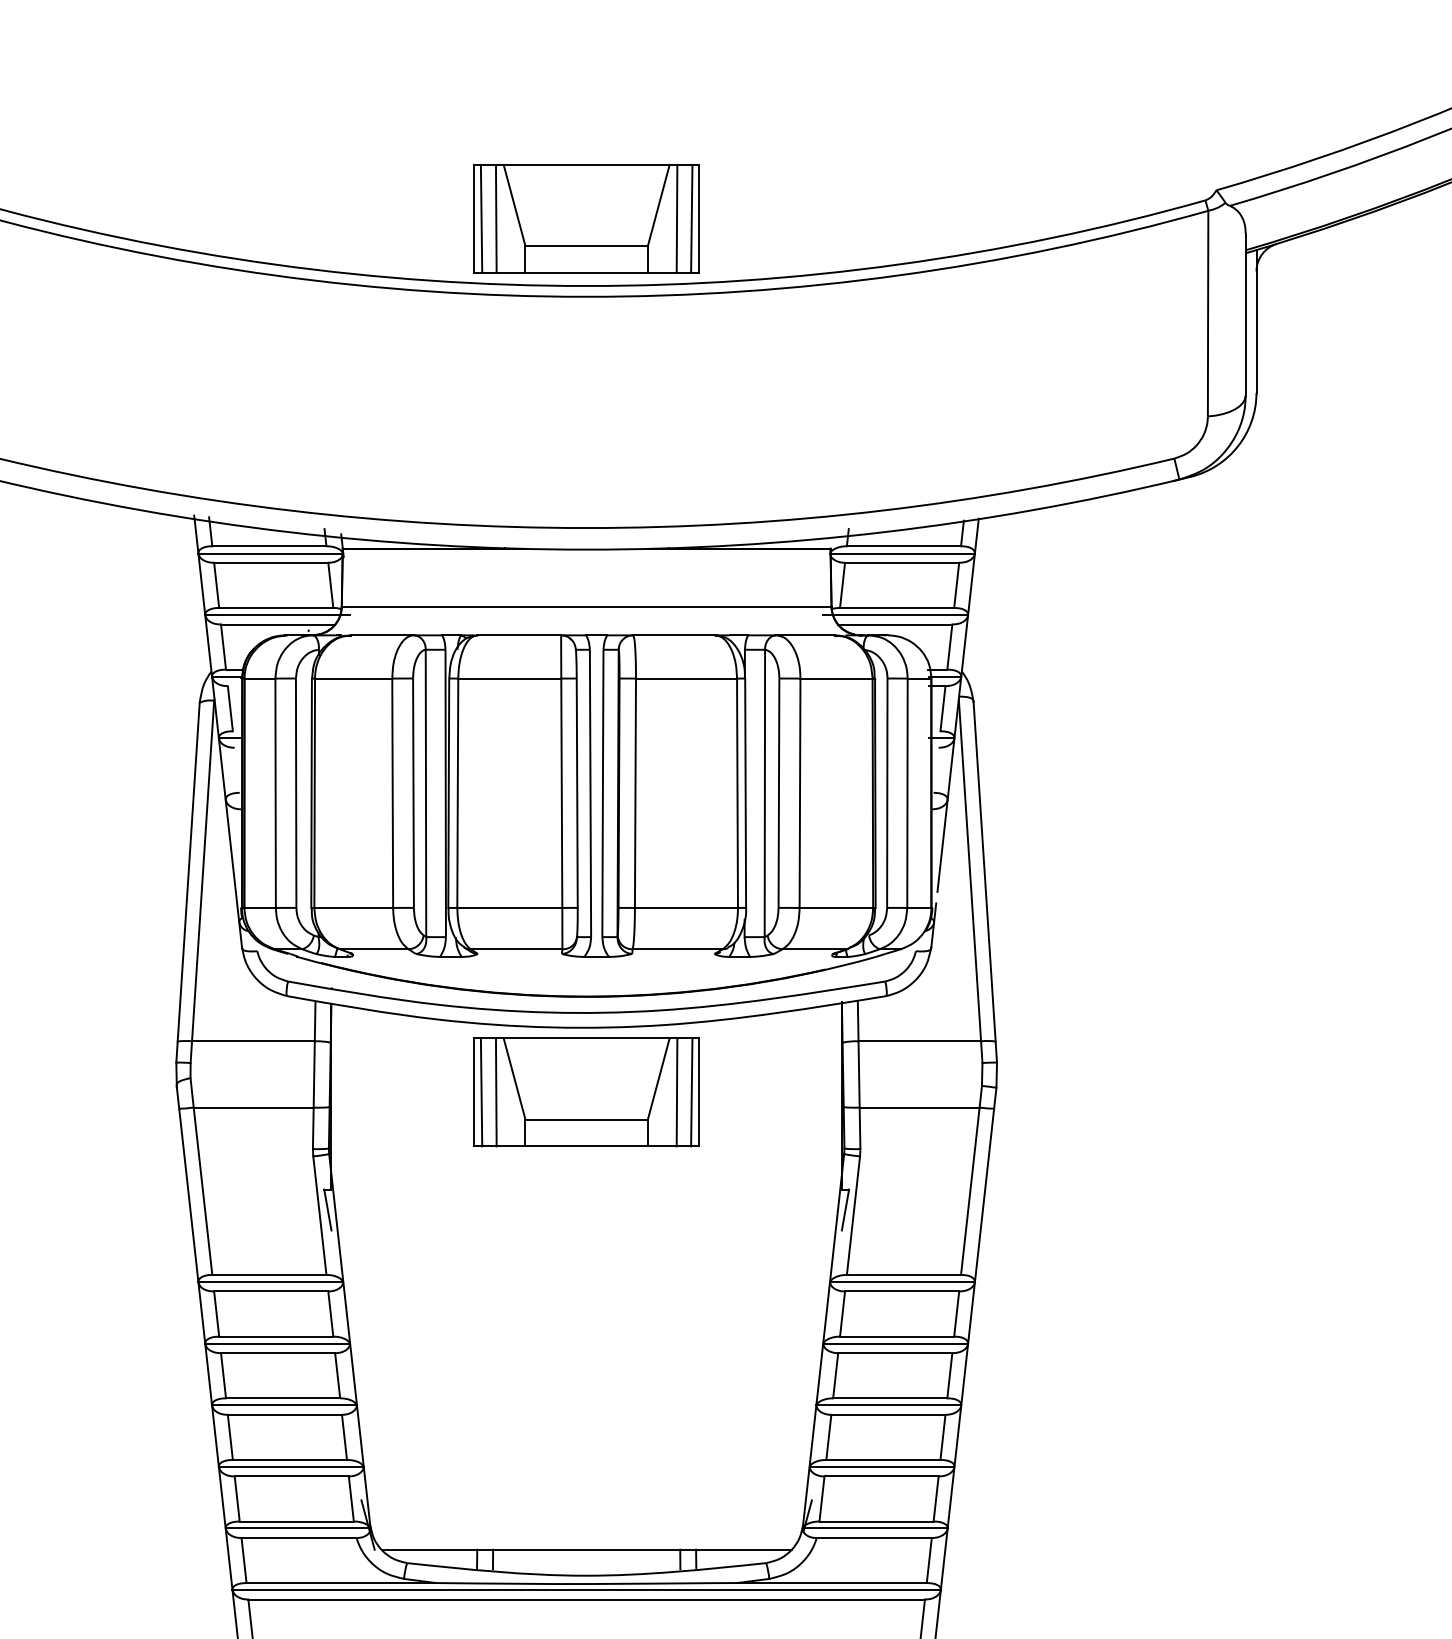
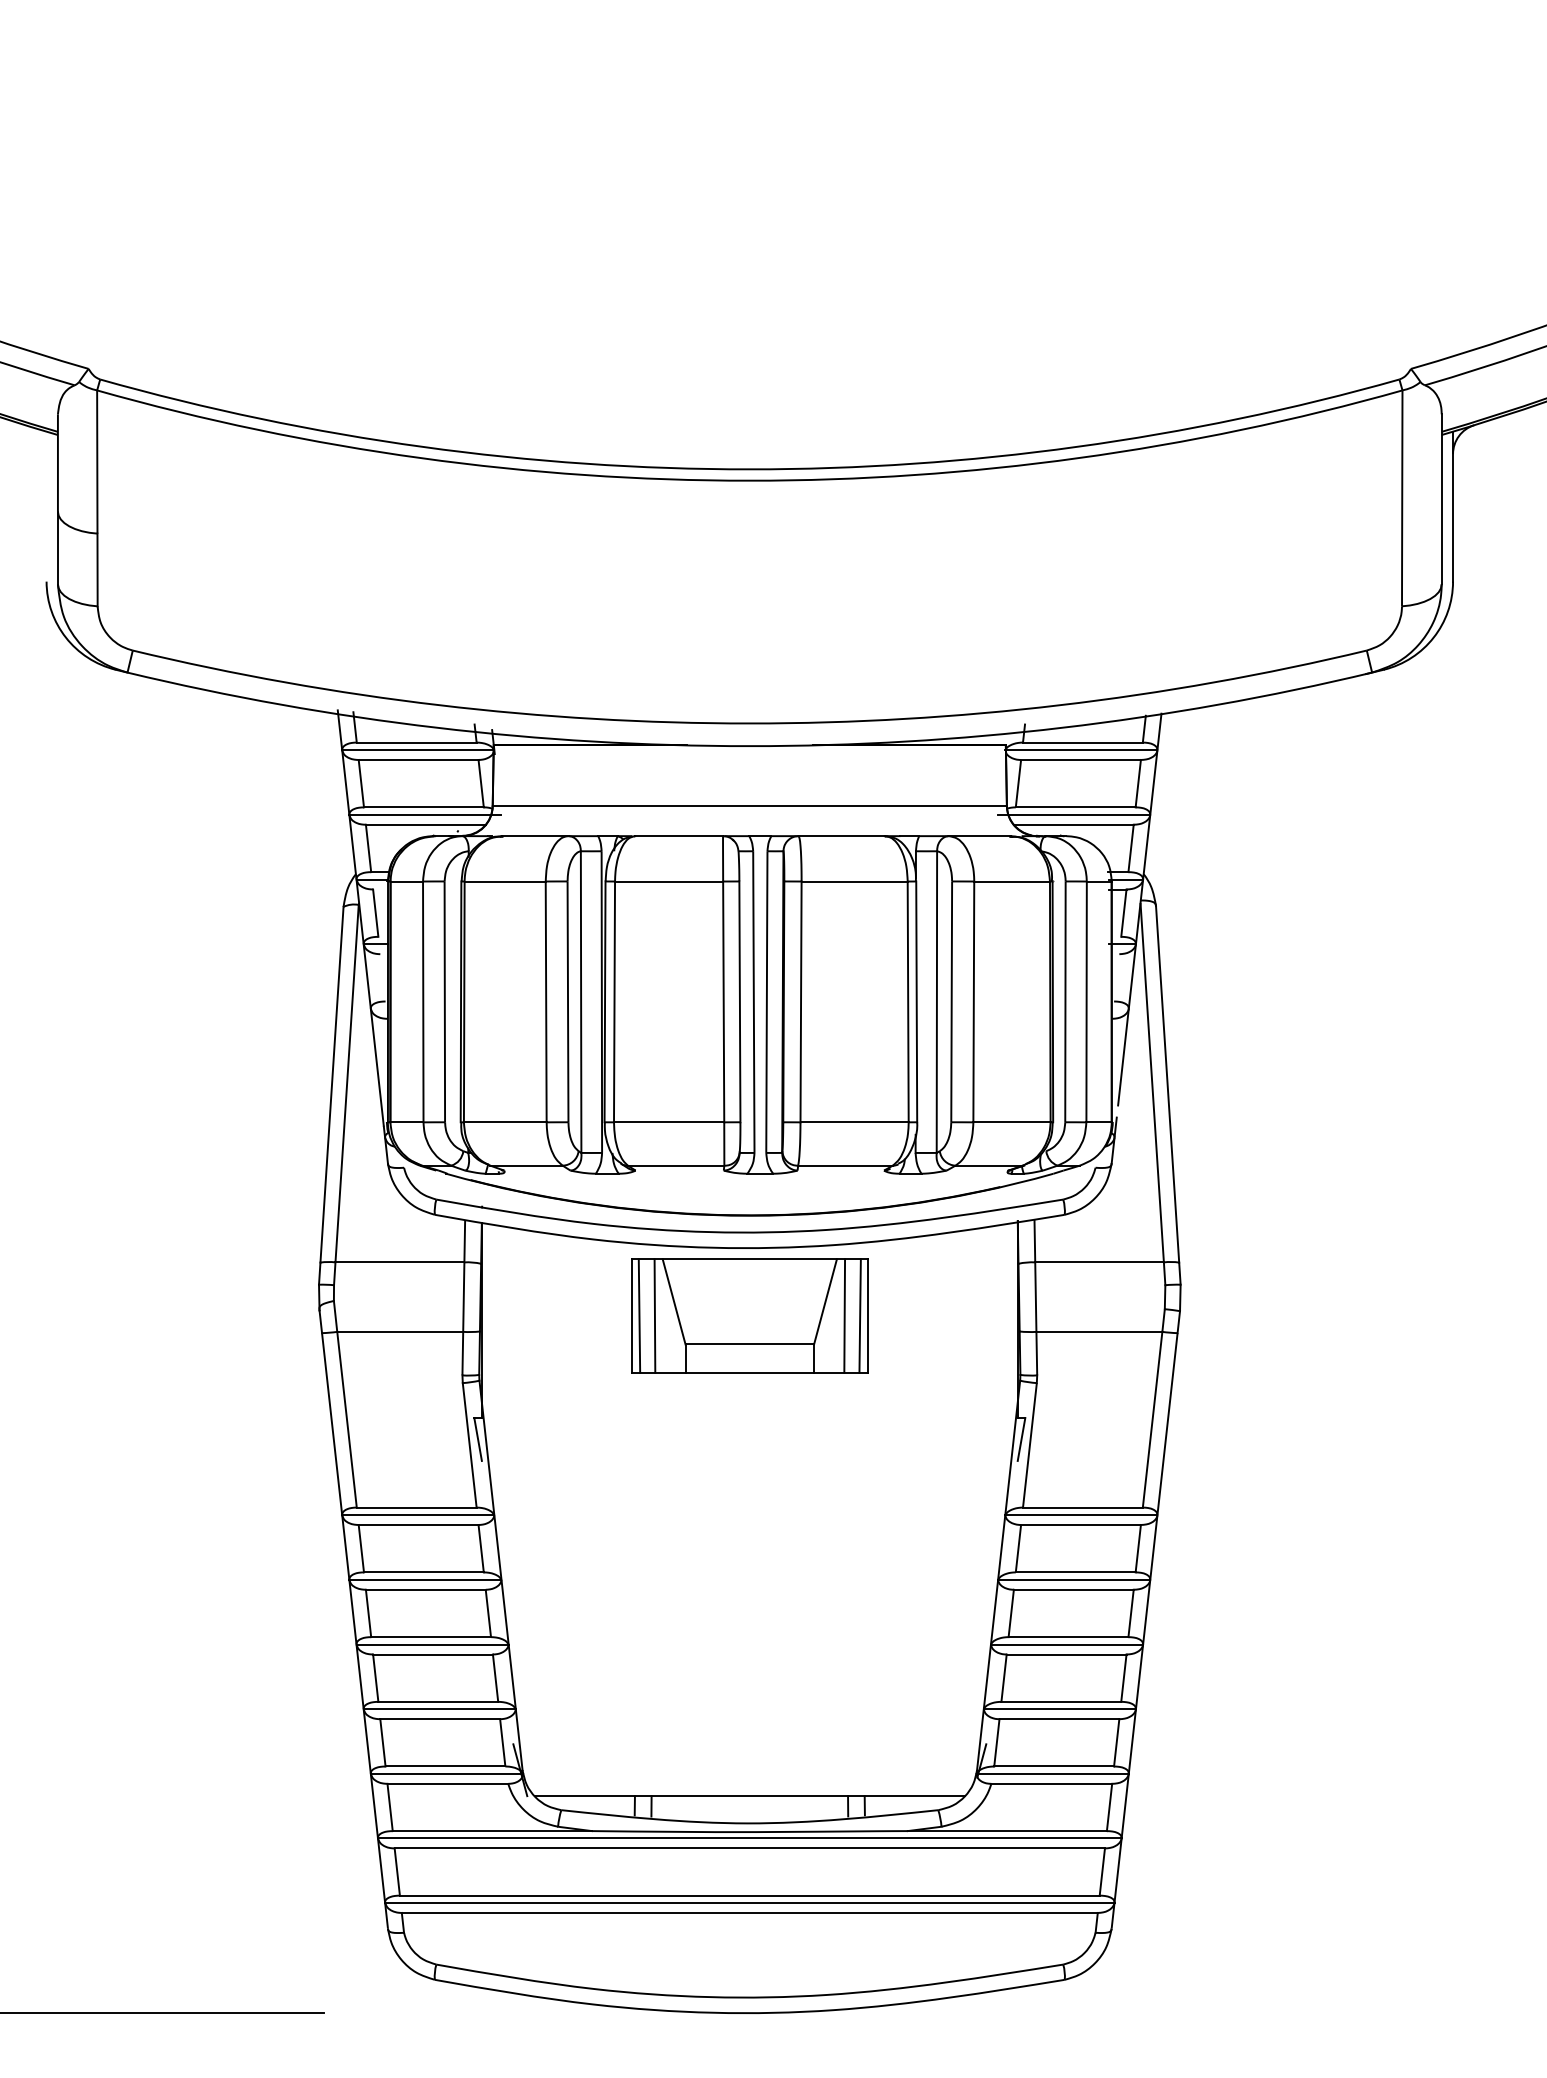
part: (586, 218) -> (749, 398), removed

